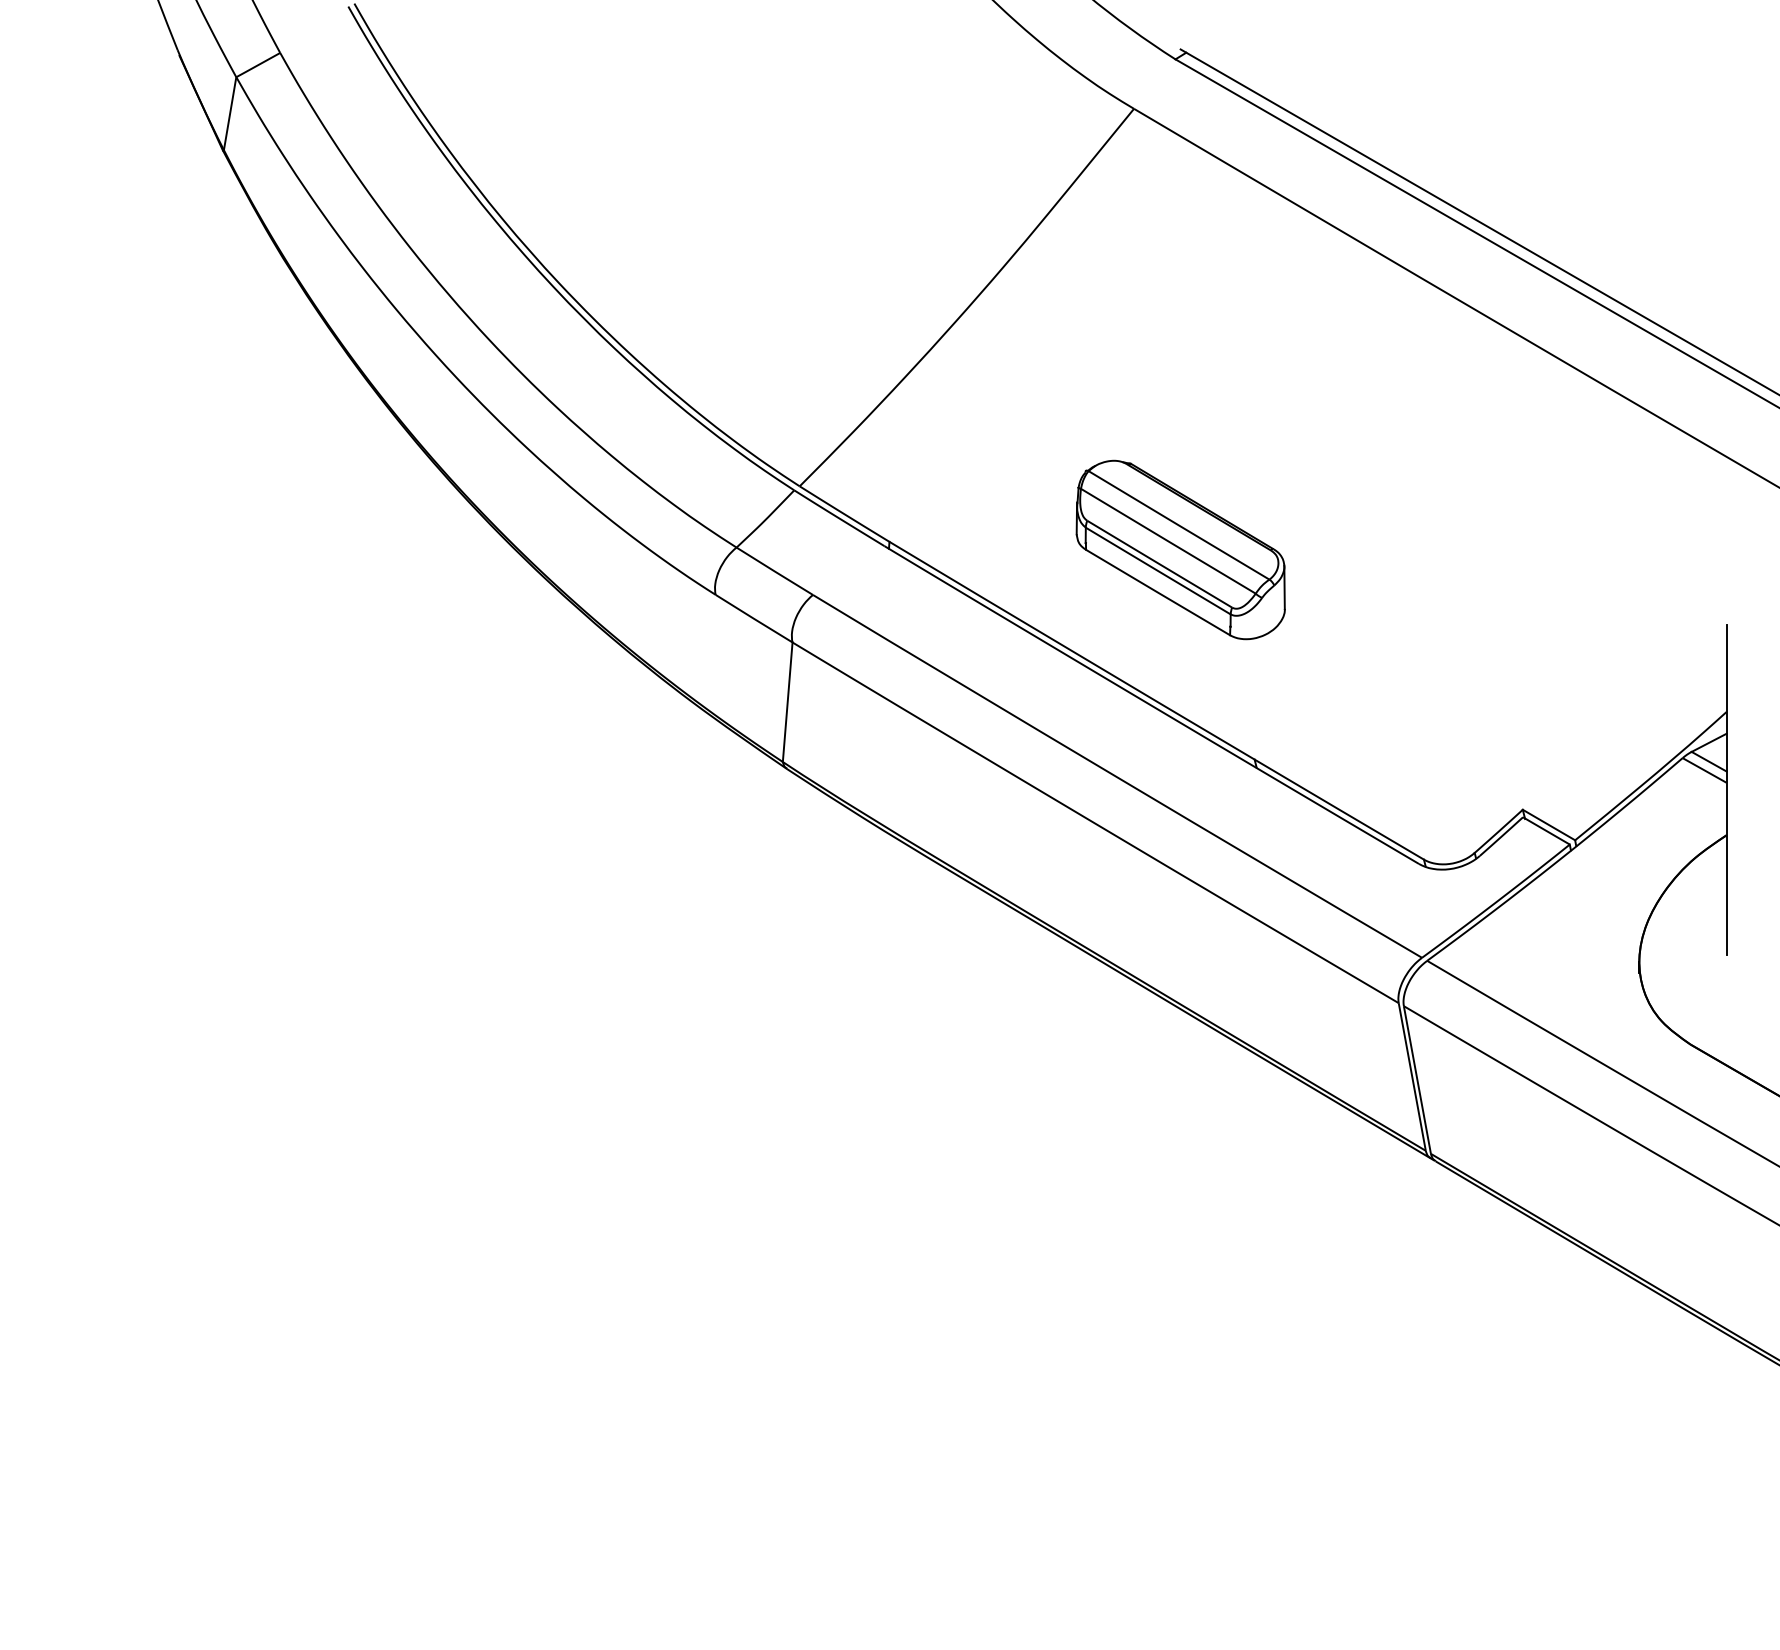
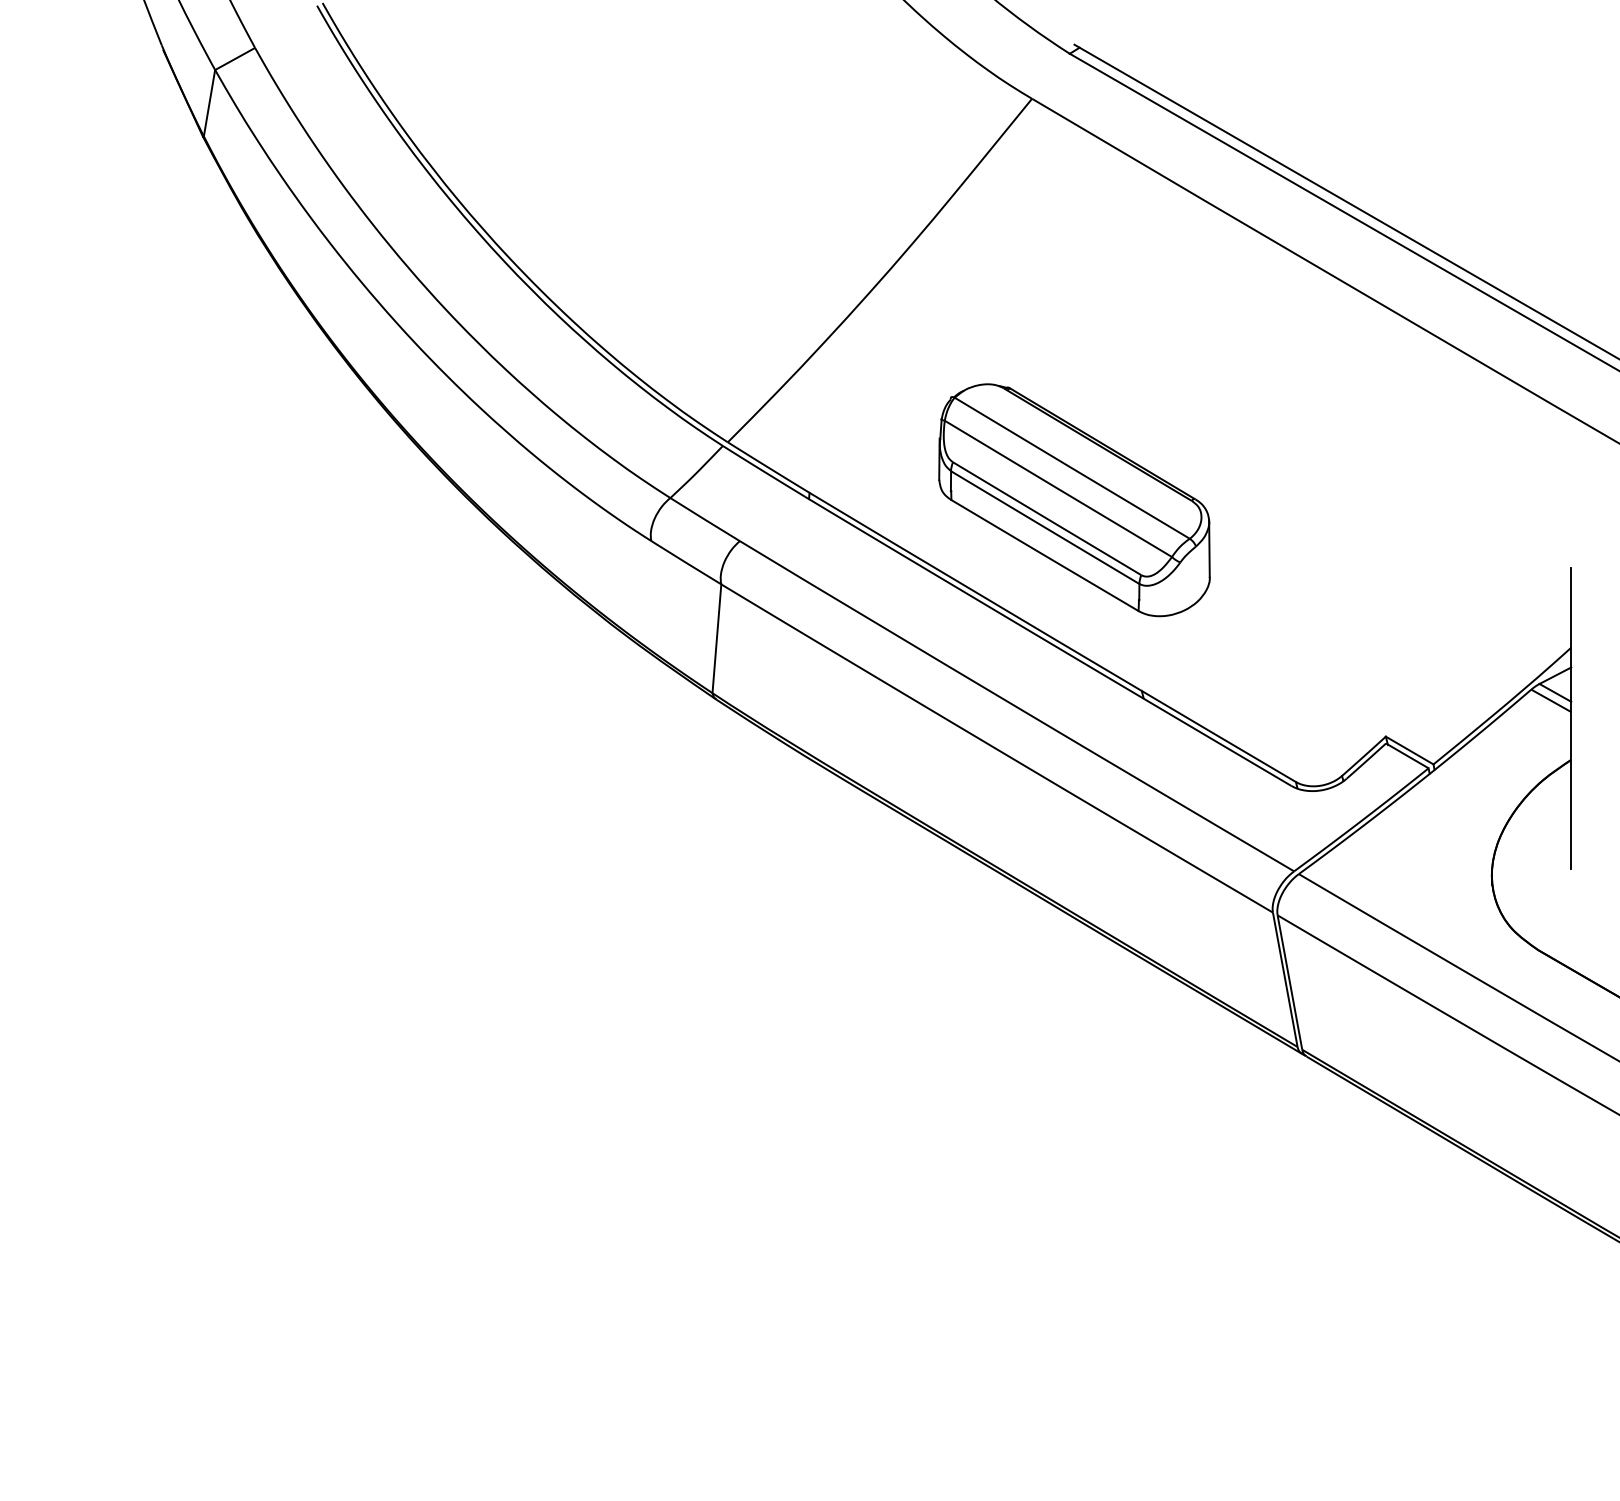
part: (1180, 549) -> (1074, 499), size x1.43

